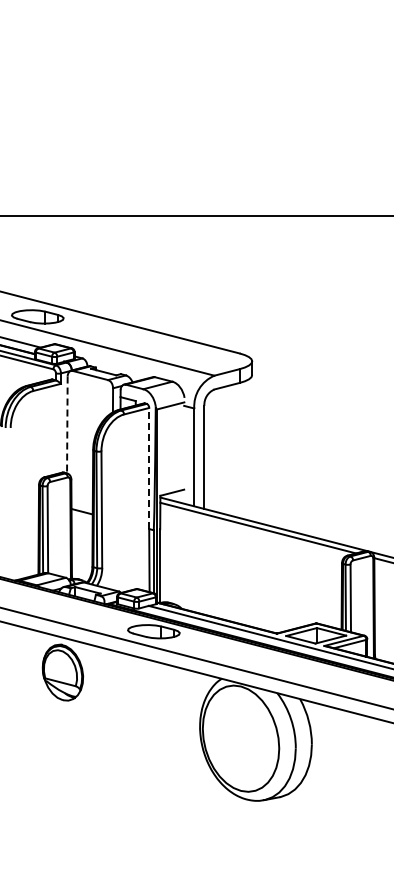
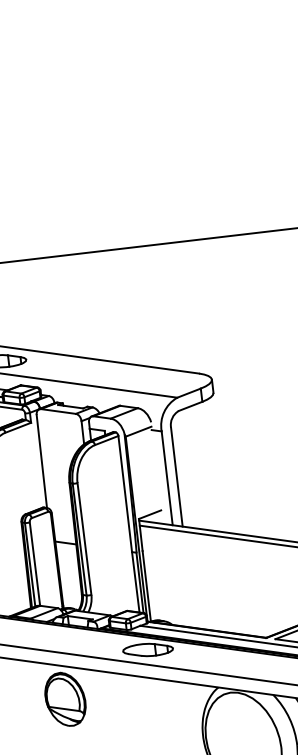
line: (67, 425) -> (42, 462), dashed -> solid
line: (149, 468) -> (125, 493), dashed -> solid

